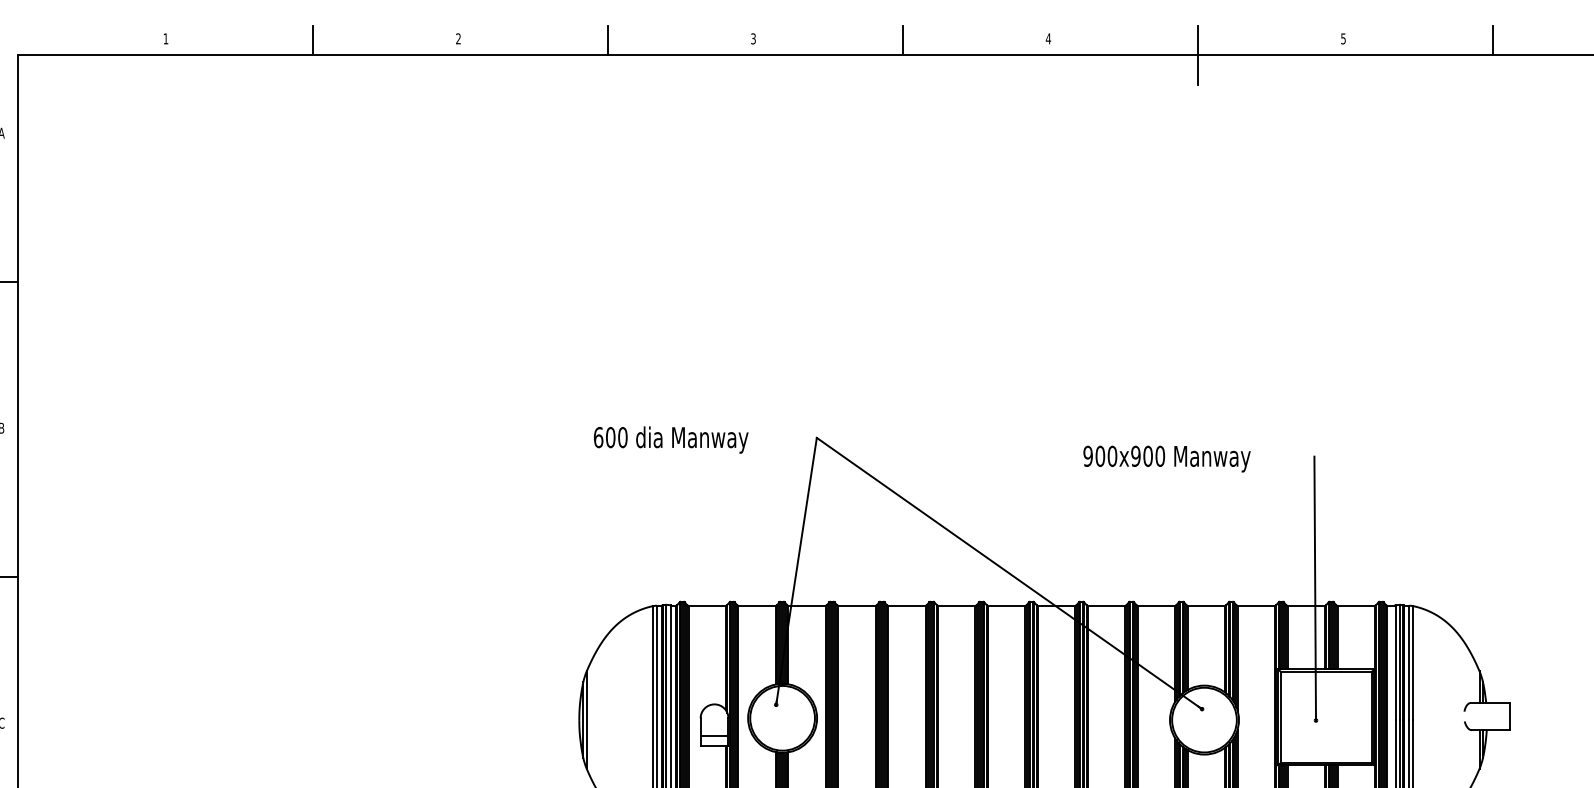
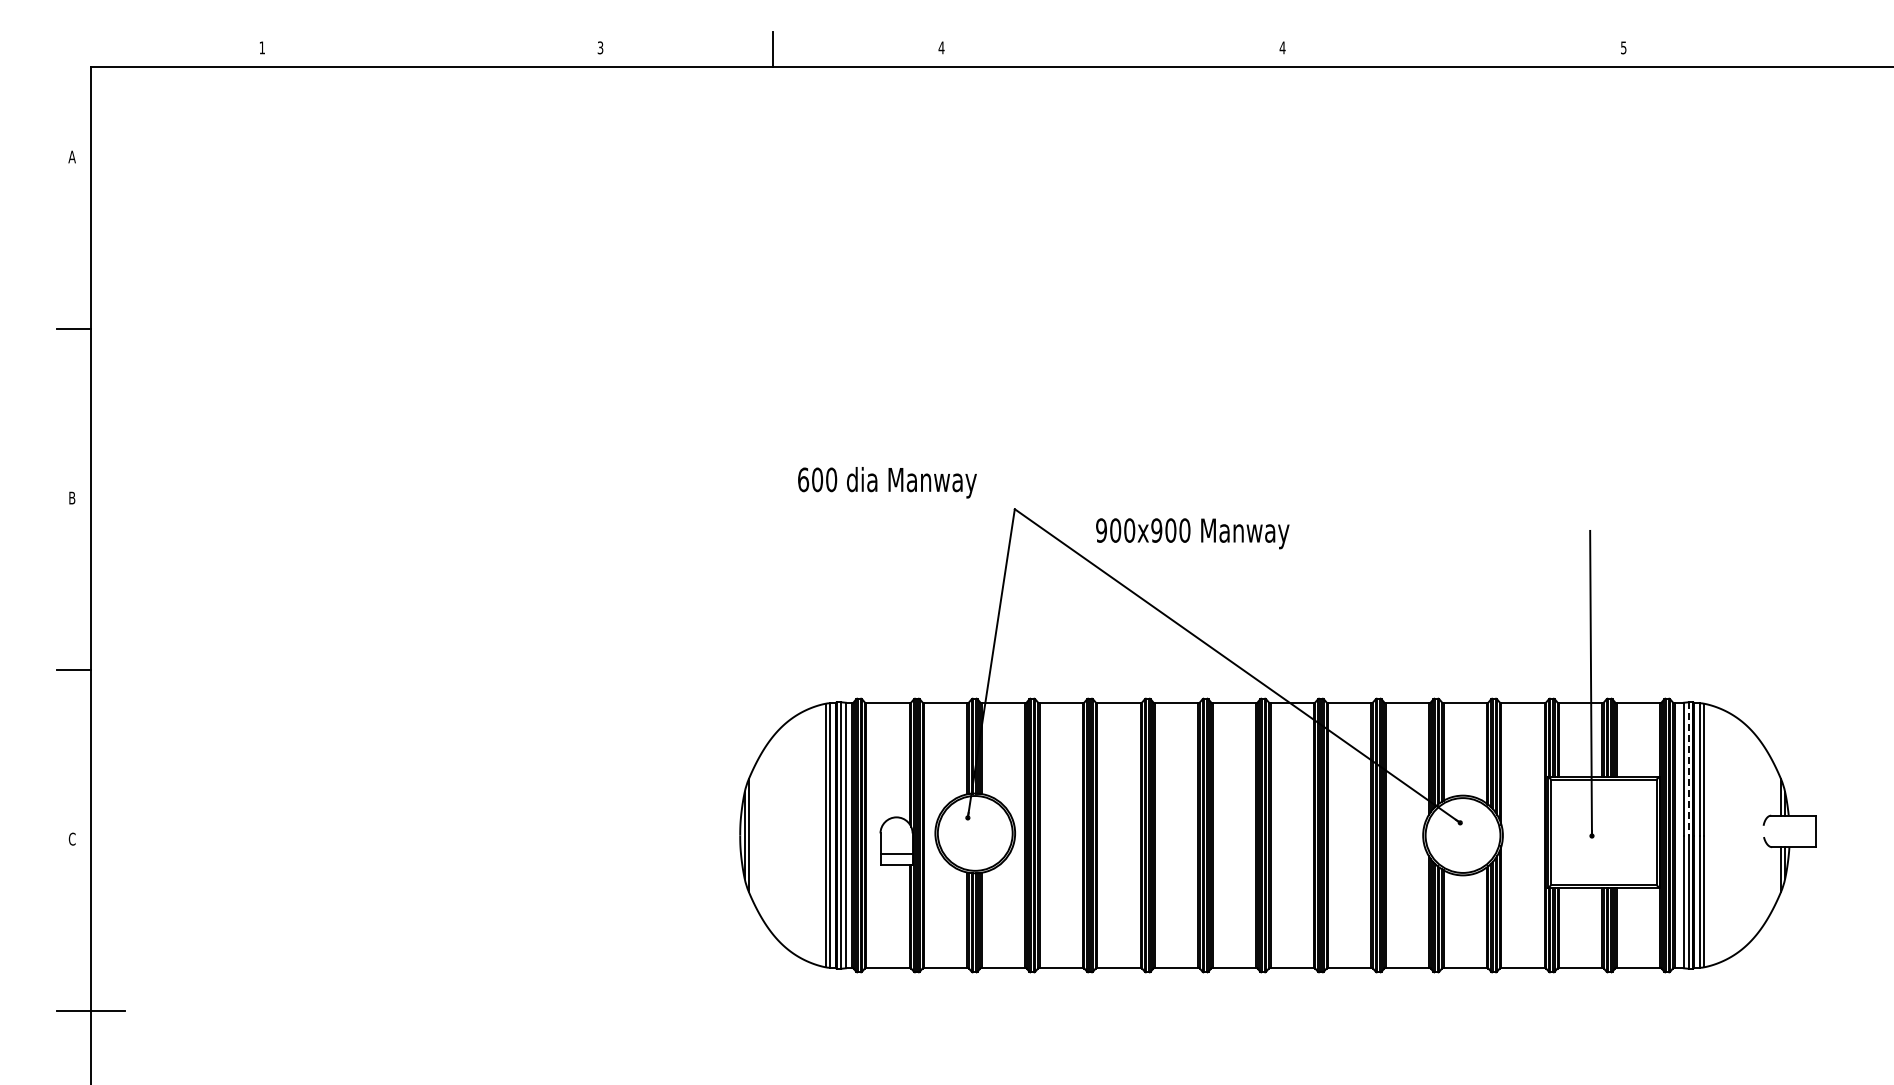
text: (458, 38) -> (600, 47), 2 -> 3
text: (753, 38) -> (941, 47), 3 -> 4
line: (312, 40) -> (431, 49), removed
line: (903, 40) -> (1114, 49), removed
line: (1492, 40) -> (1796, 49), removed
line: (1197, 54) -> (1455, 66), removed
text: (671, 439) -> (887, 482), moved
text: (1166, 458) -> (1192, 533), moved
line: (1399, 662) -> (1688, 768), solid -> dashed

